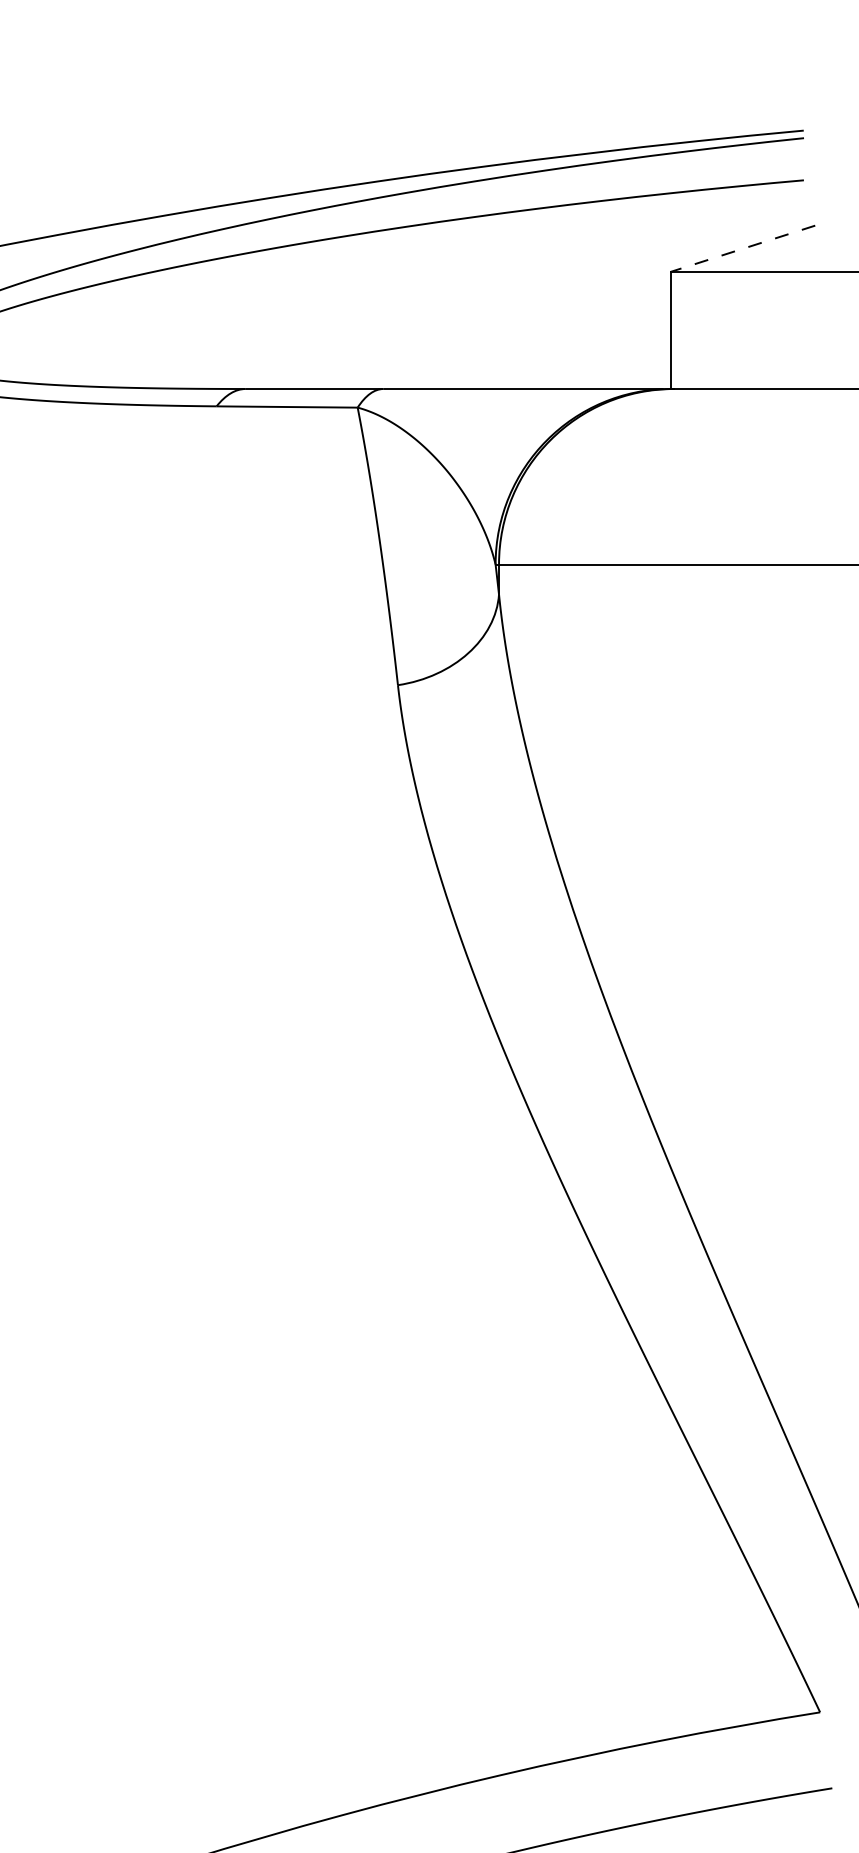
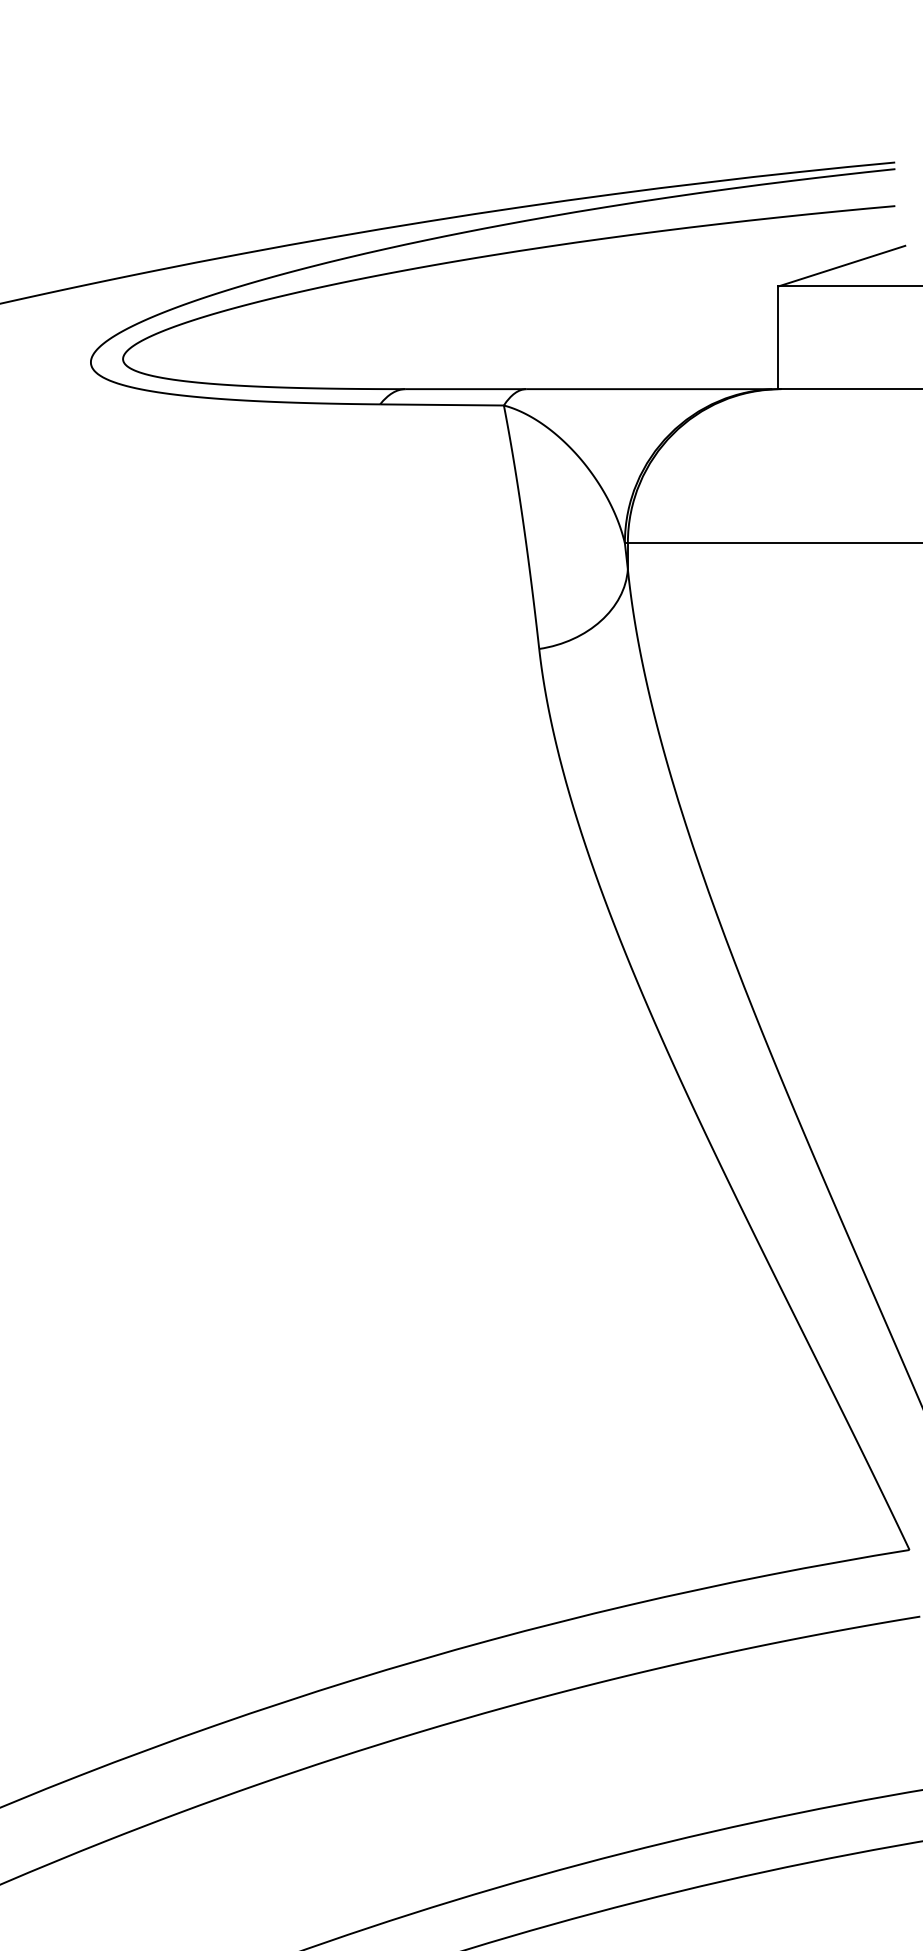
line: (742, 249) -> (841, 266), dashed -> solid

